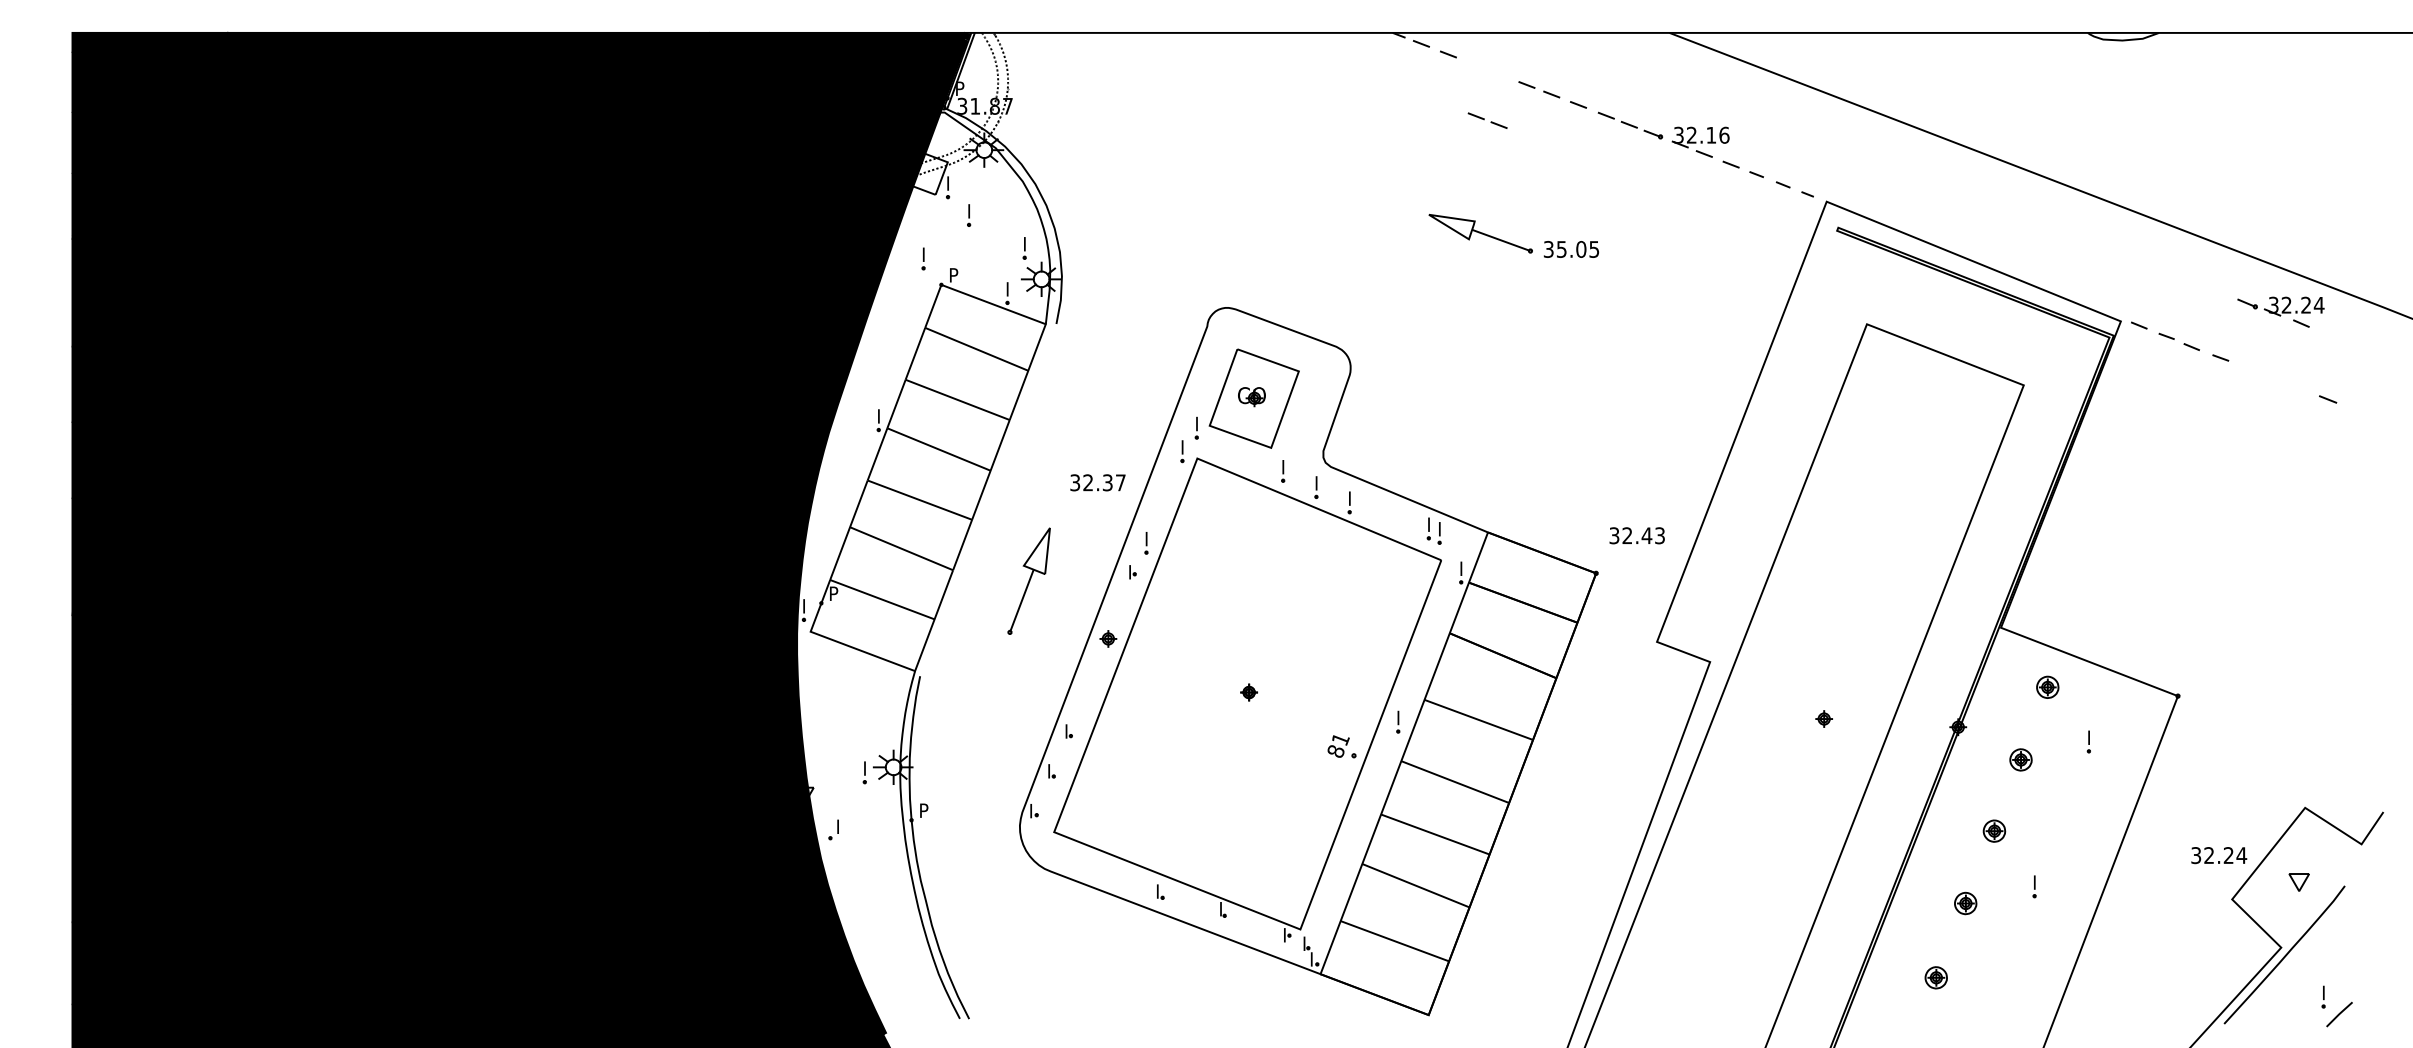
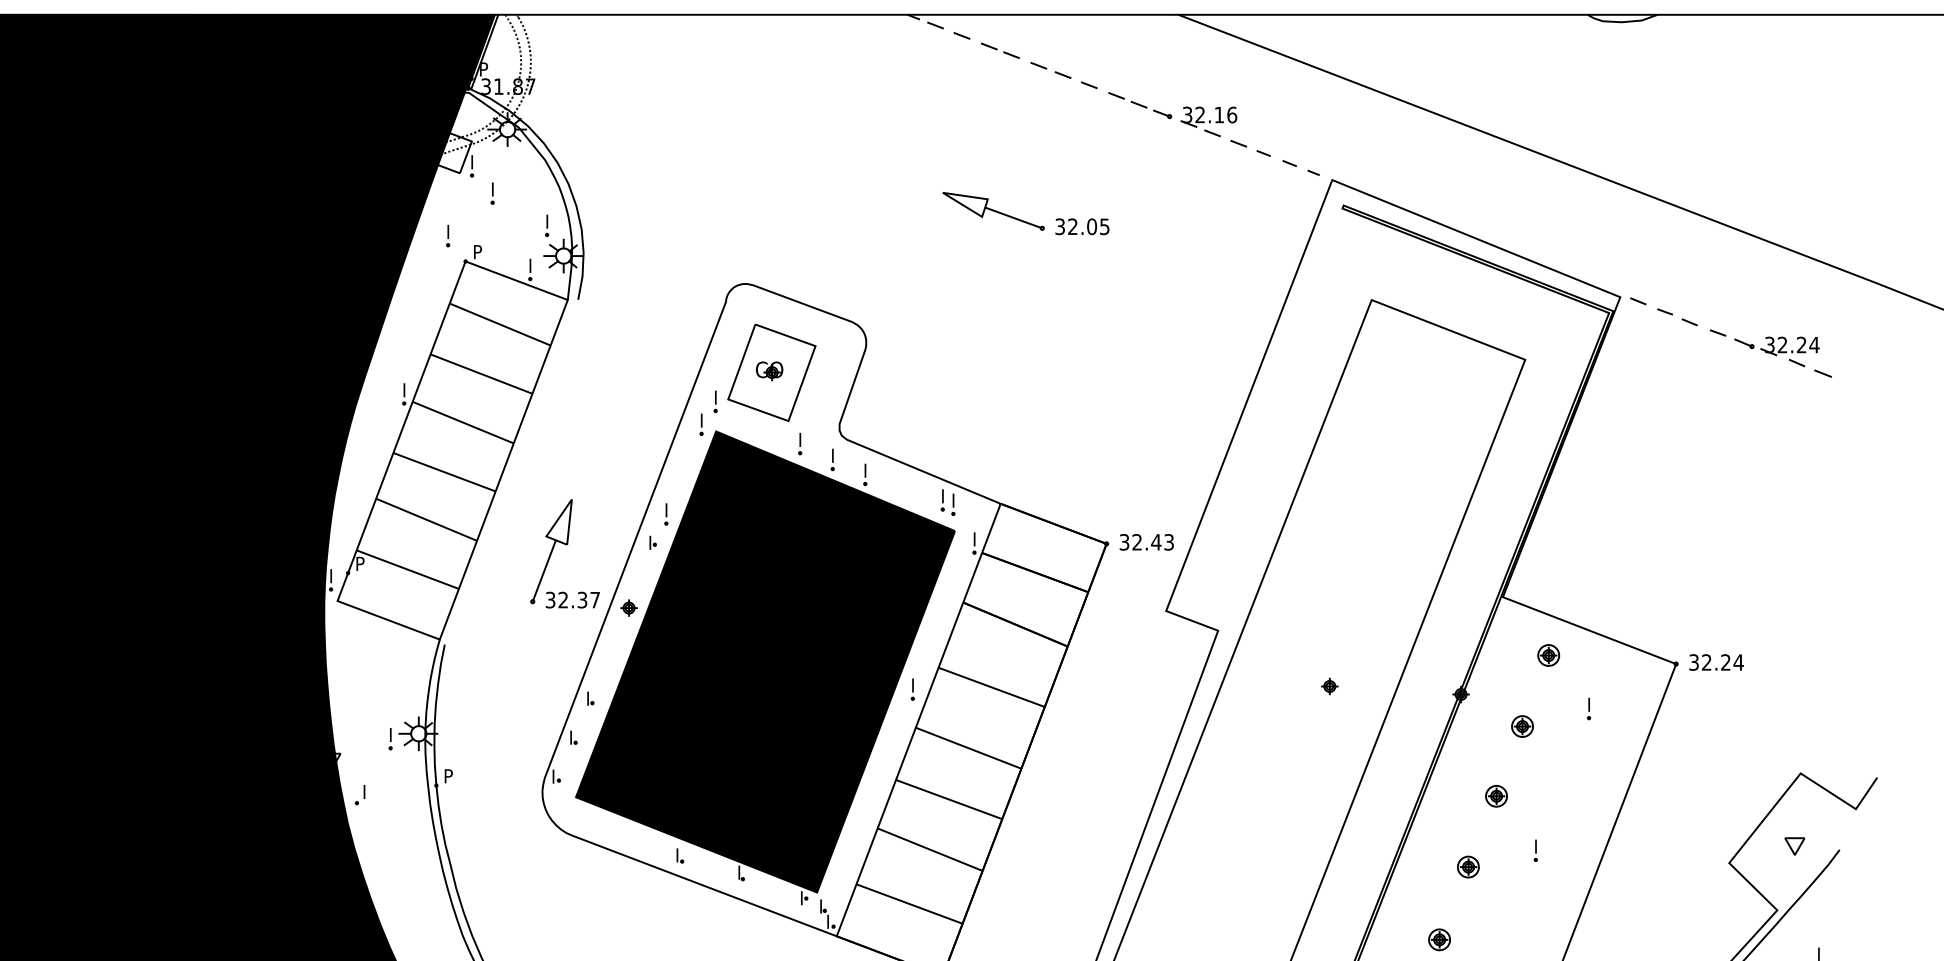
line: (1484, 120) -> (997, 50), moved
text: (1561, 249) -> (1072, 226), 35.05 -> 32.05
part: (2280, 311) -> (1776, 351), moved
text: (1097, 482) -> (572, 599), moved
text: (1636, 535) -> (1146, 542), moved
fill: (1247, 693) -> (765, 661), added
text: (2219, 855) -> (1716, 662), moved

